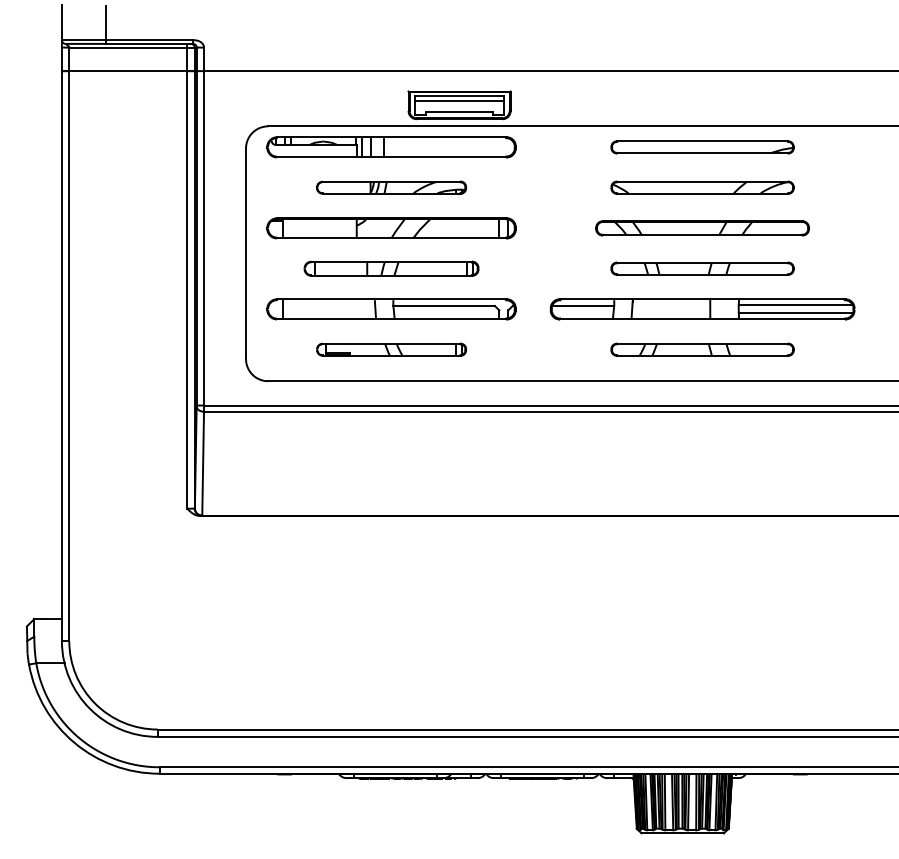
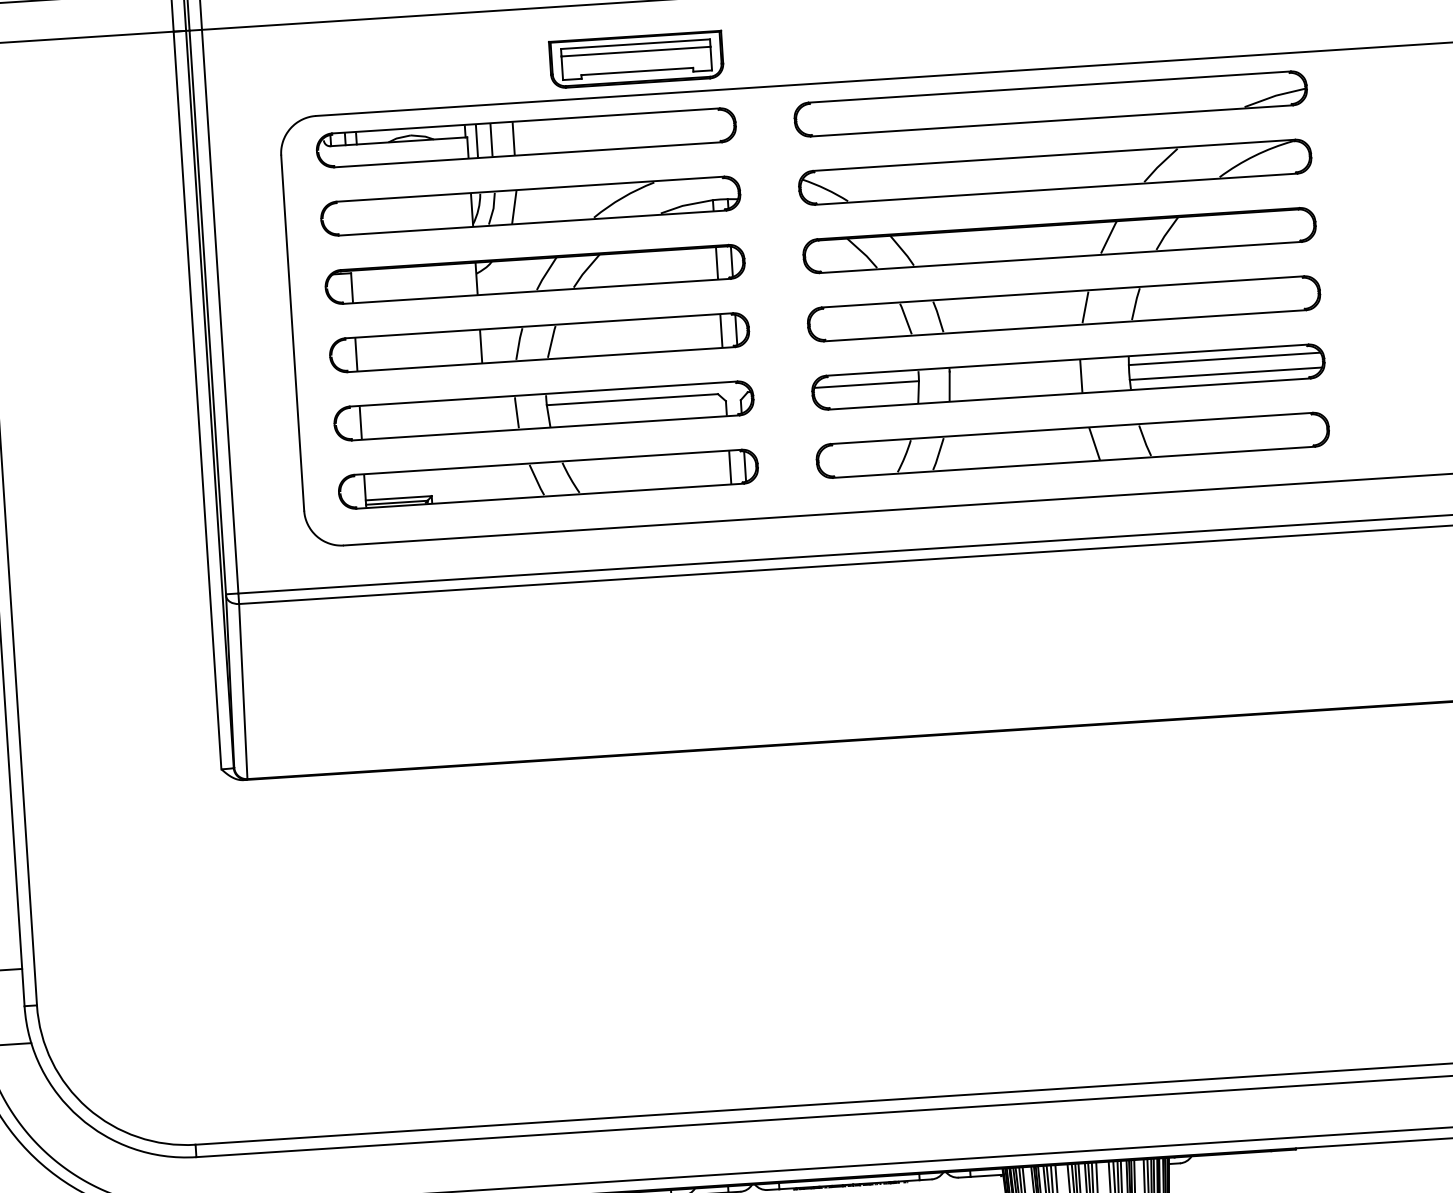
part: (702, 147) -> (1050, 104), size x1.67
part: (391, 187) -> (530, 205), size x1.67
part: (702, 187) -> (1054, 171), size x1.67
part: (702, 228) -> (1059, 240), size x1.43
part: (391, 268) -> (539, 342), size x1.43
part: (702, 268) -> (1063, 308), size x1.67
part: (391, 349) -> (548, 478), size x1.67
part: (702, 349) -> (1072, 444), size x1.67

